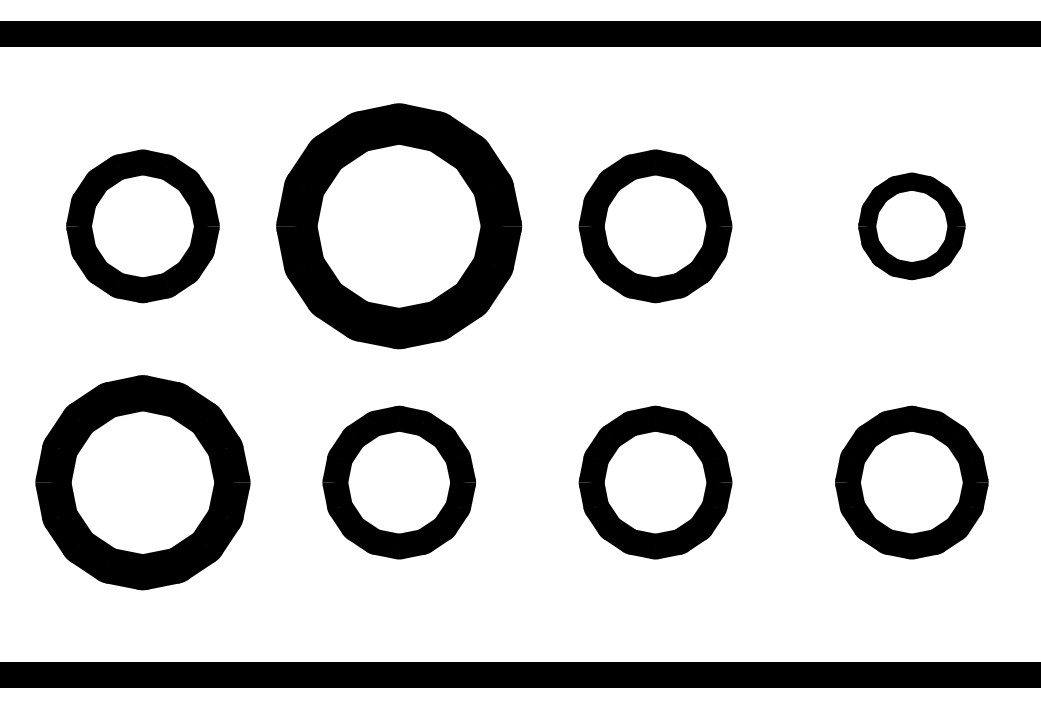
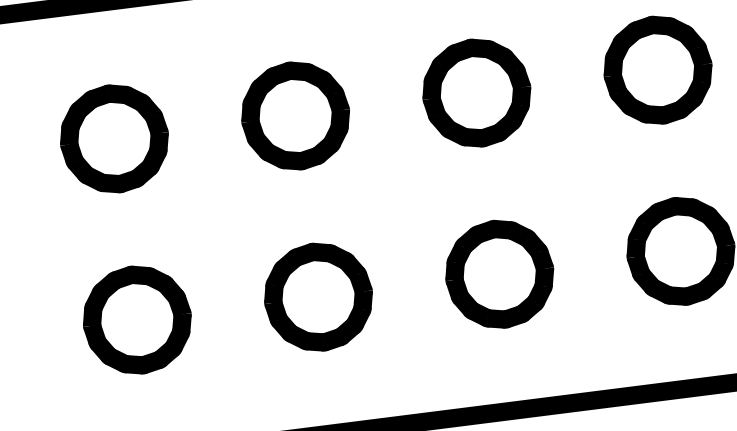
part: (399, 226) -> (295, 116), size x0.62
part: (911, 226) -> (657, 70), size x1.43
part: (142, 482) -> (137, 320), size x0.71

